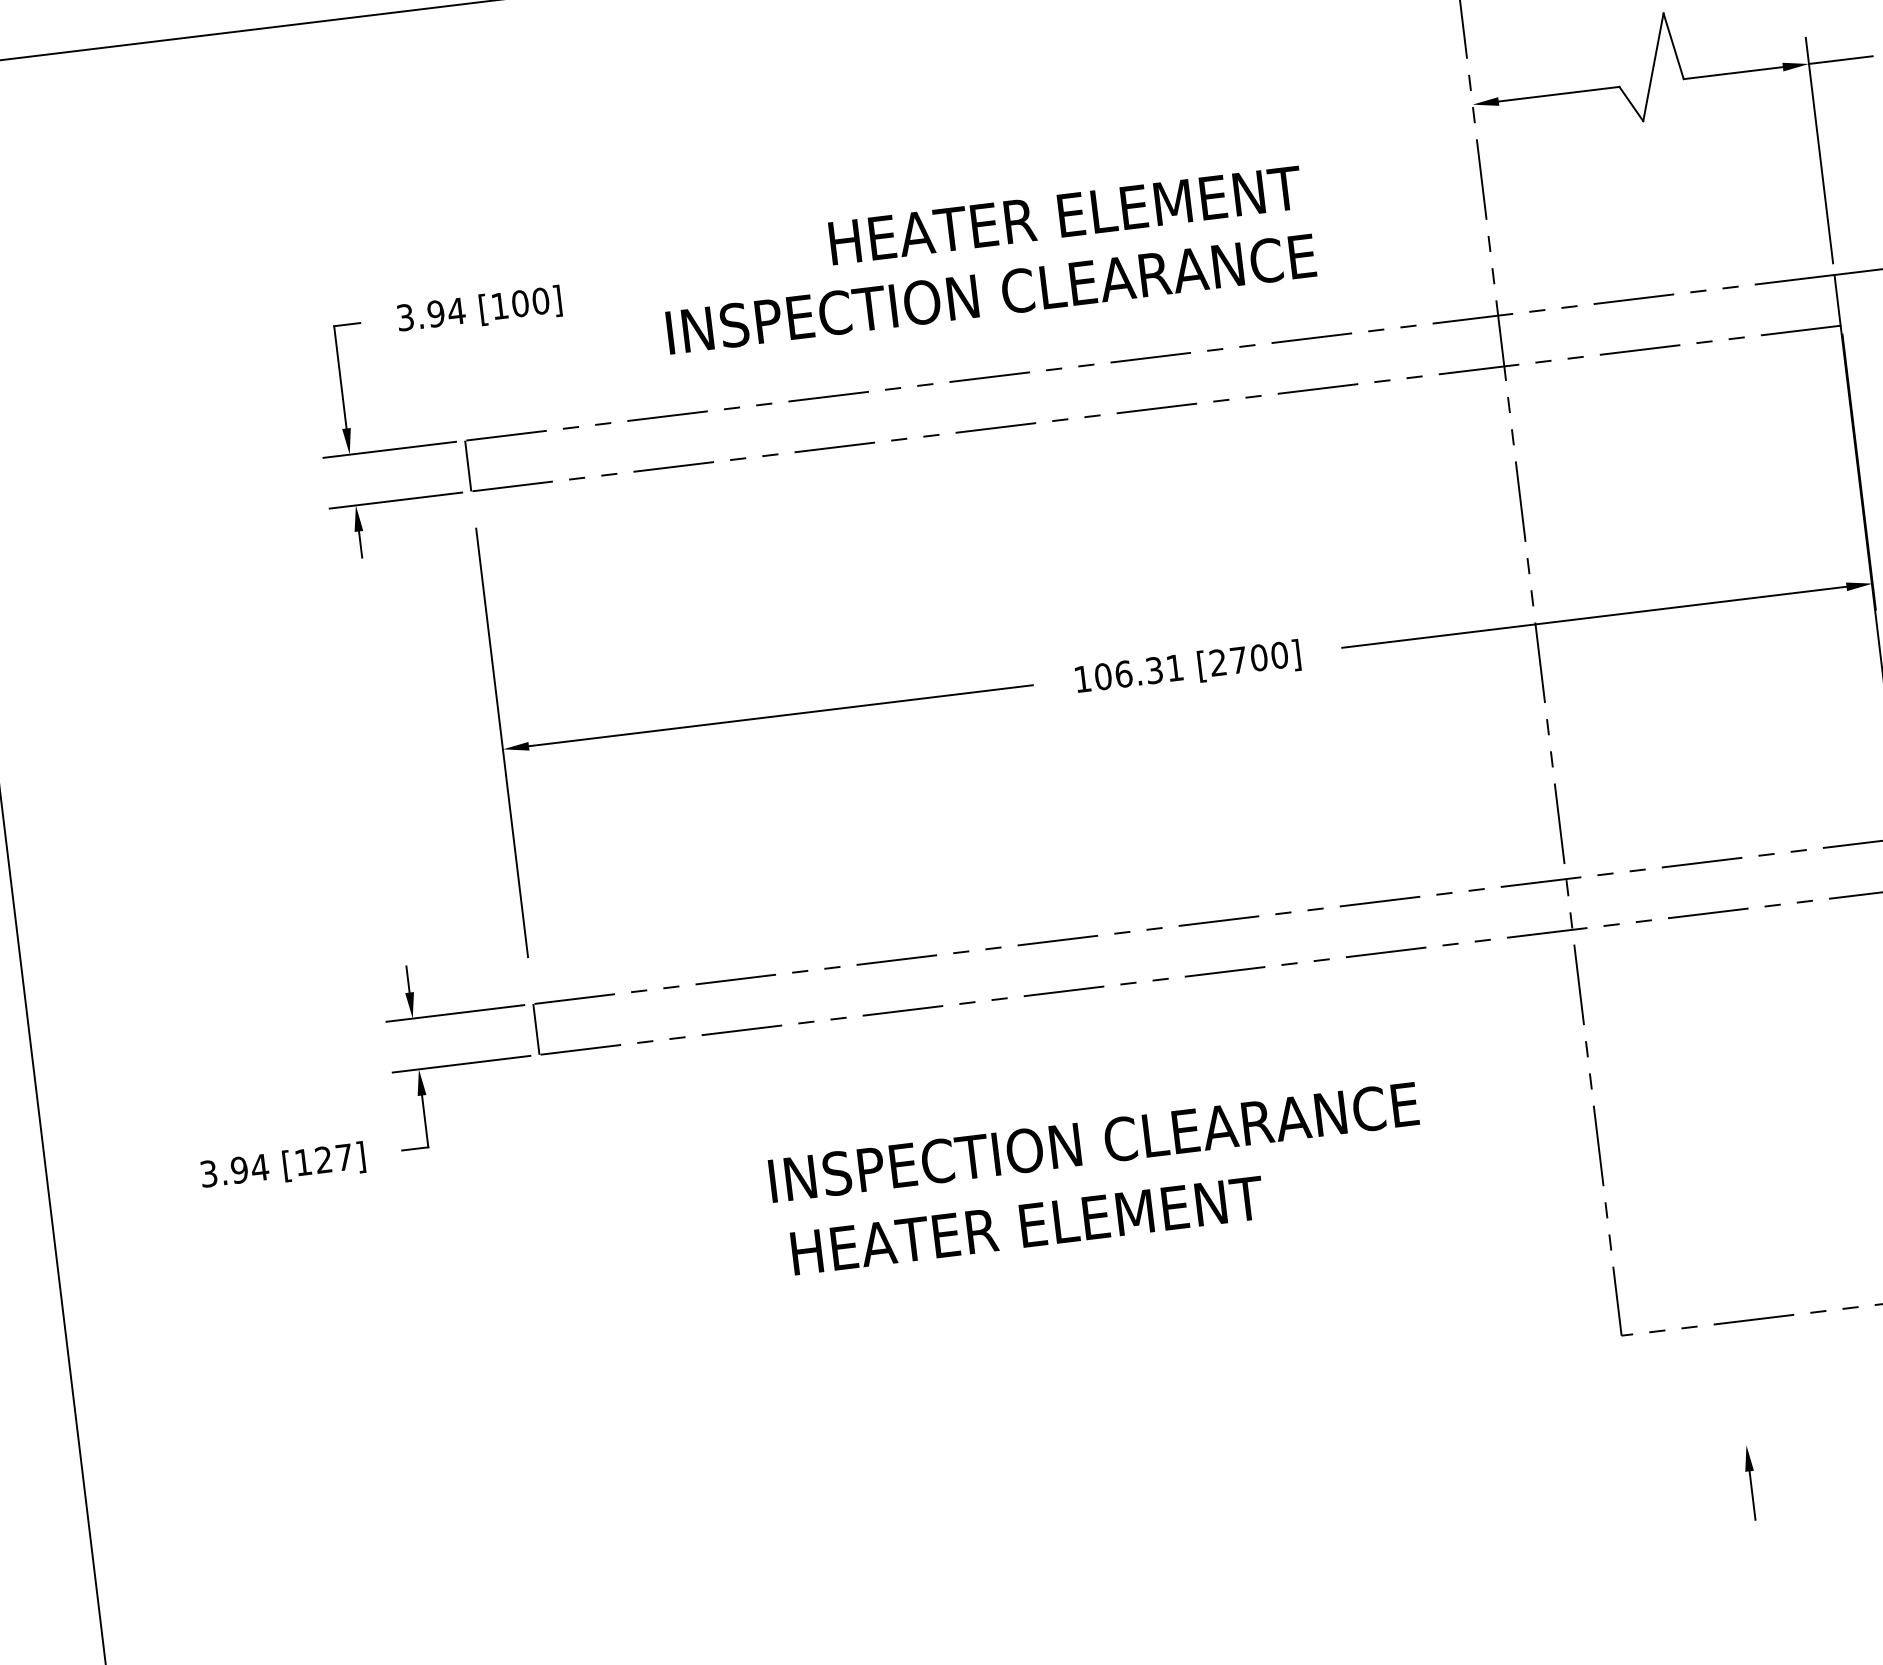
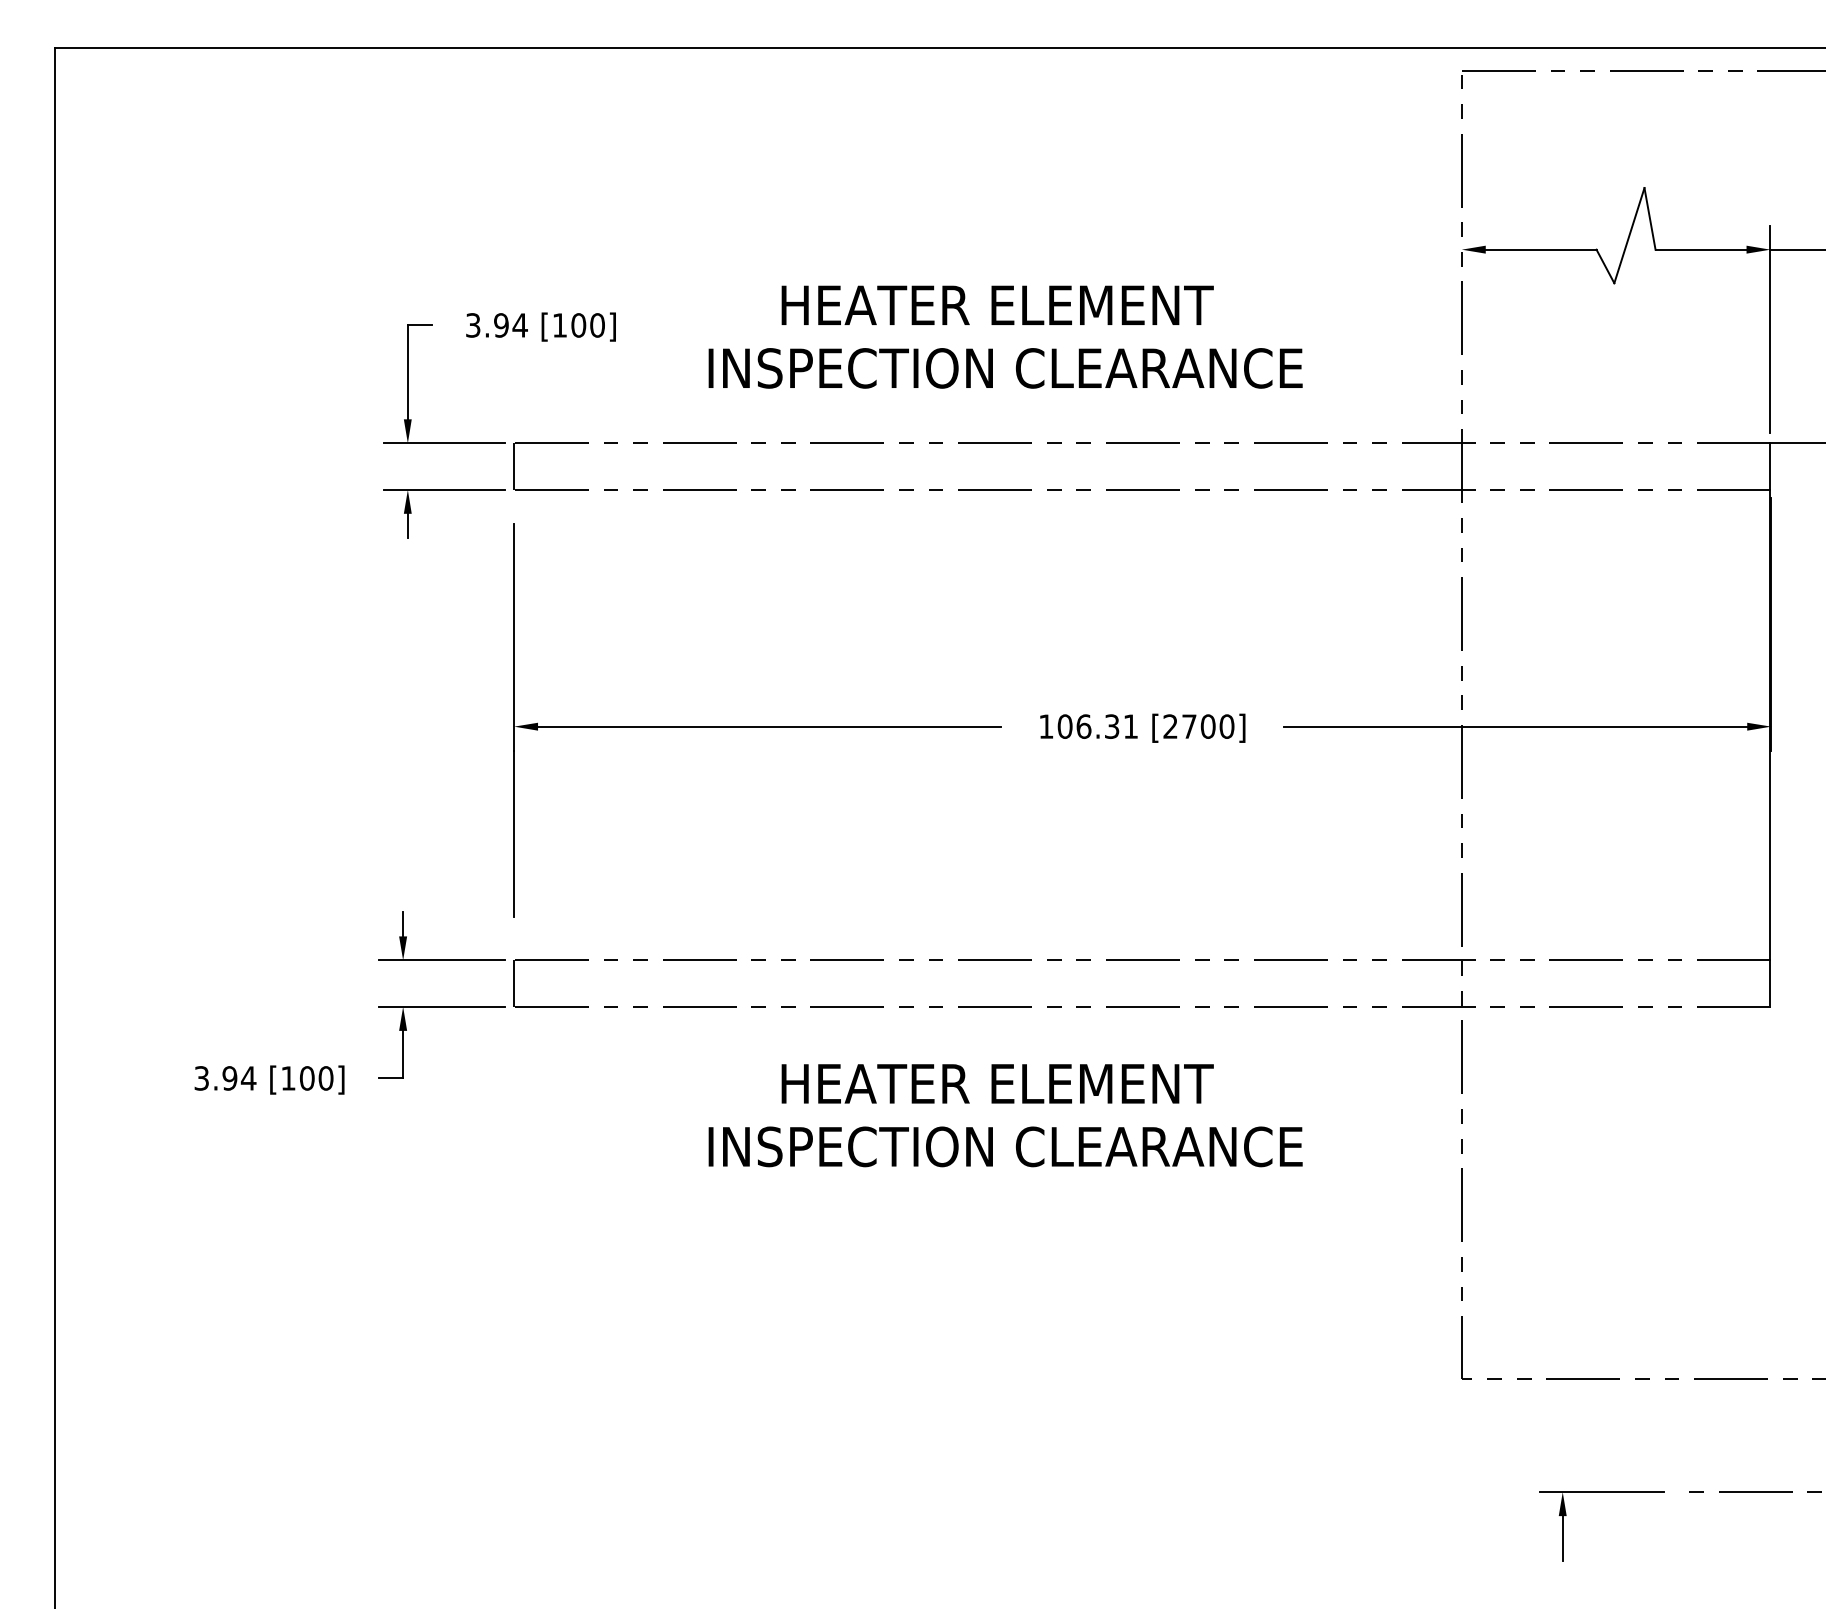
text: (1065, 214) -> (997, 304), moved
text: (333, 1158) -> (316, 1078), [127] -> [100]
text: (1027, 1225) -> (997, 1083), moved
line: (1788, 1440) -> (1601, 1492), added

